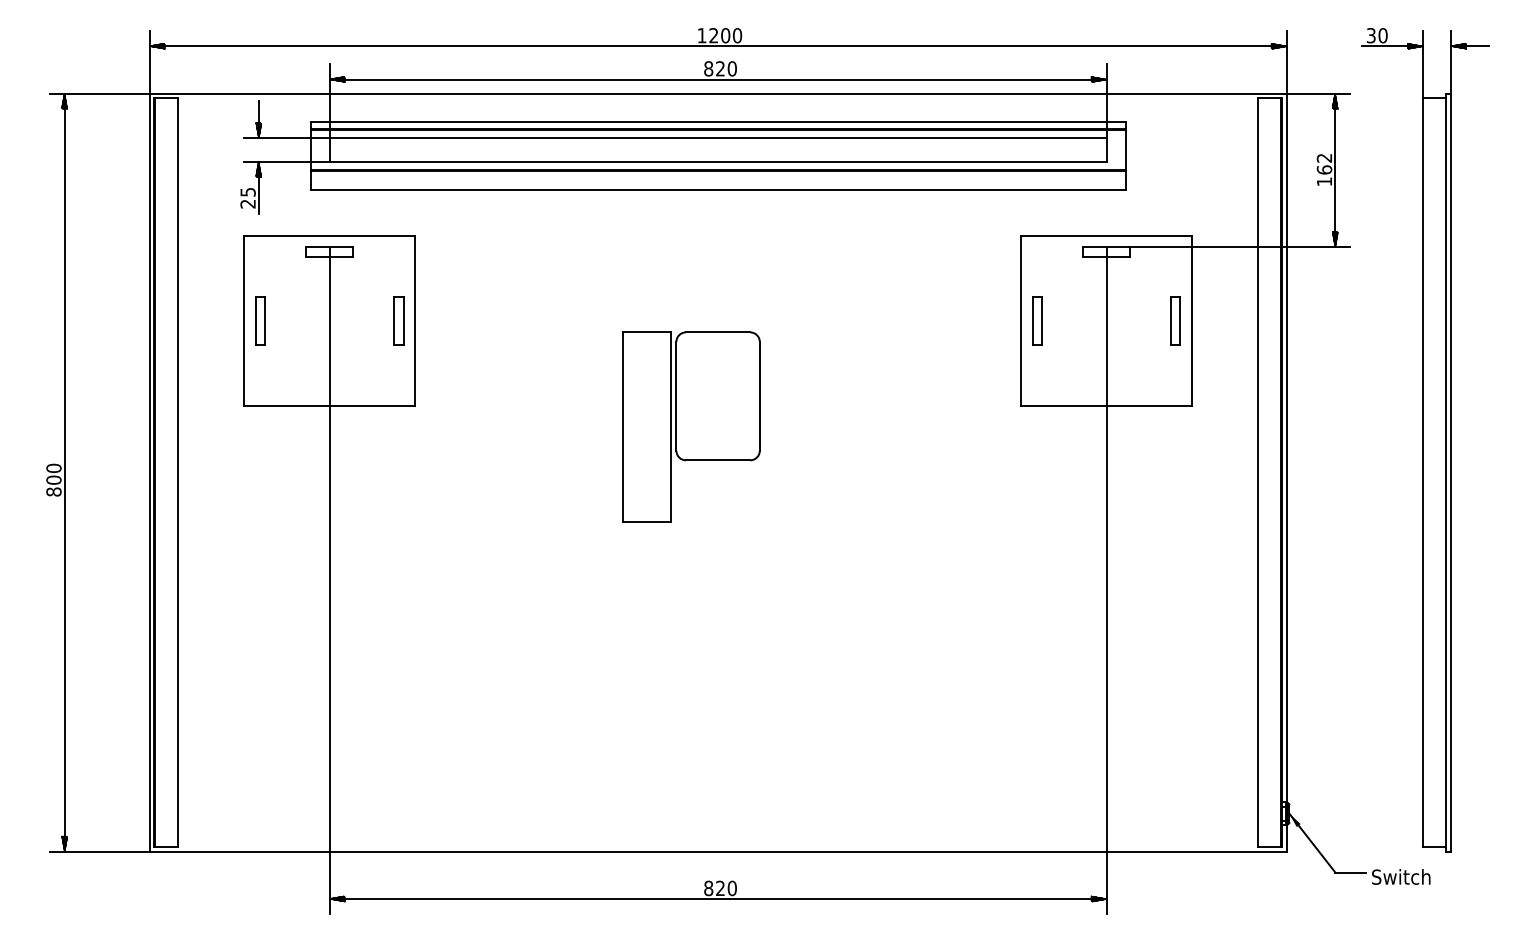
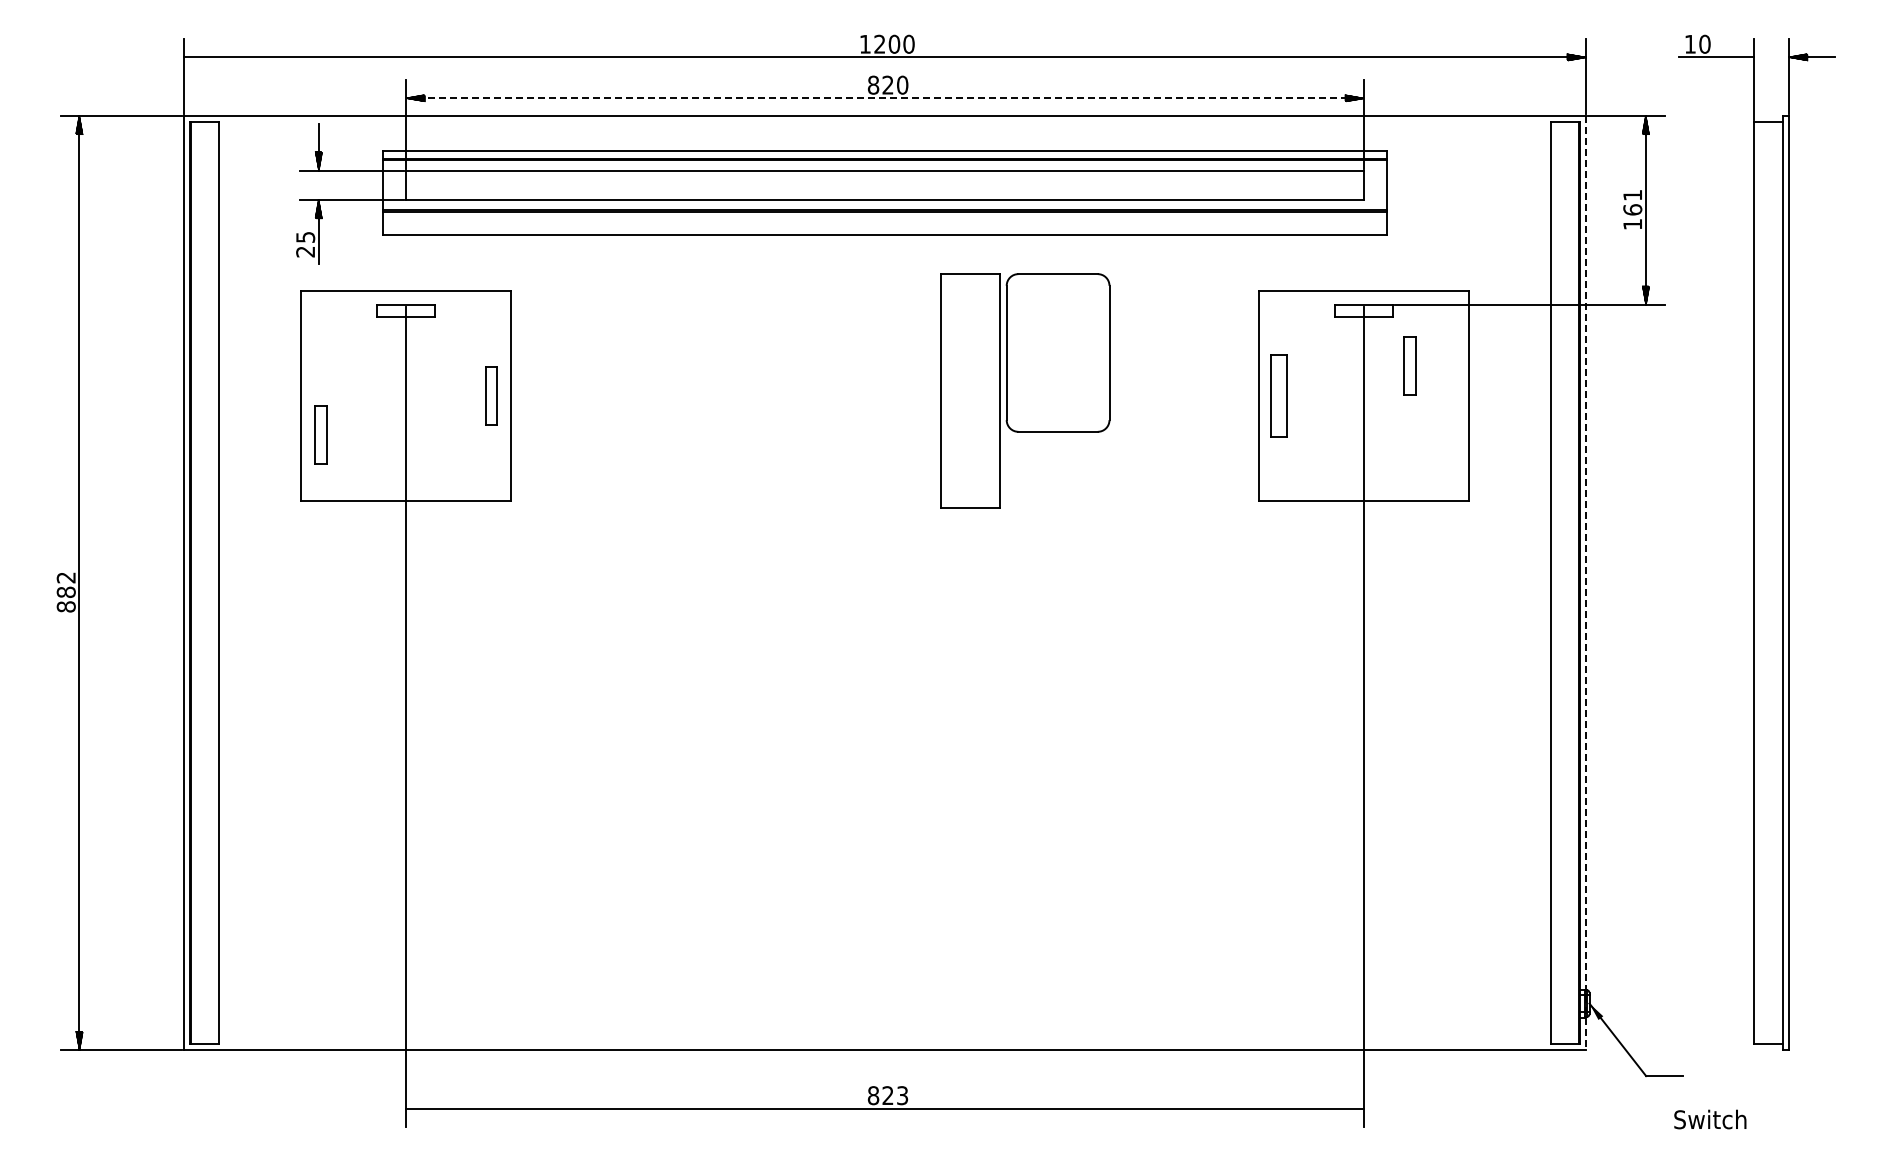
text: (1371, 35) -> (1690, 43), 30 -> 10
hatch: (157, 46) -> (193, 57), removed
hatch: (1415, 46) -> (1744, 57), removed
line: (718, 79) -> (885, 98), solid -> dashed
text: (1324, 158) -> (1632, 195), 162 -> 161
part: (260, 320) -> (320, 434), moved
part: (1037, 320) -> (1278, 395), size x1.4
part: (1175, 320) -> (1409, 365), moved
part: (691, 426) -> (1025, 390), moved
line: (1286, 473) -> (1585, 583), solid -> dashed
text: (53, 474) -> (65, 585), 800 -> 882
text: (1401, 876) -> (1710, 1119), moved
text: (732, 888) -> (902, 1095), 820 -> 823
hatch: (337, 898) -> (415, 1108), removed
hatch: (1098, 898) -> (1354, 1108), removed

